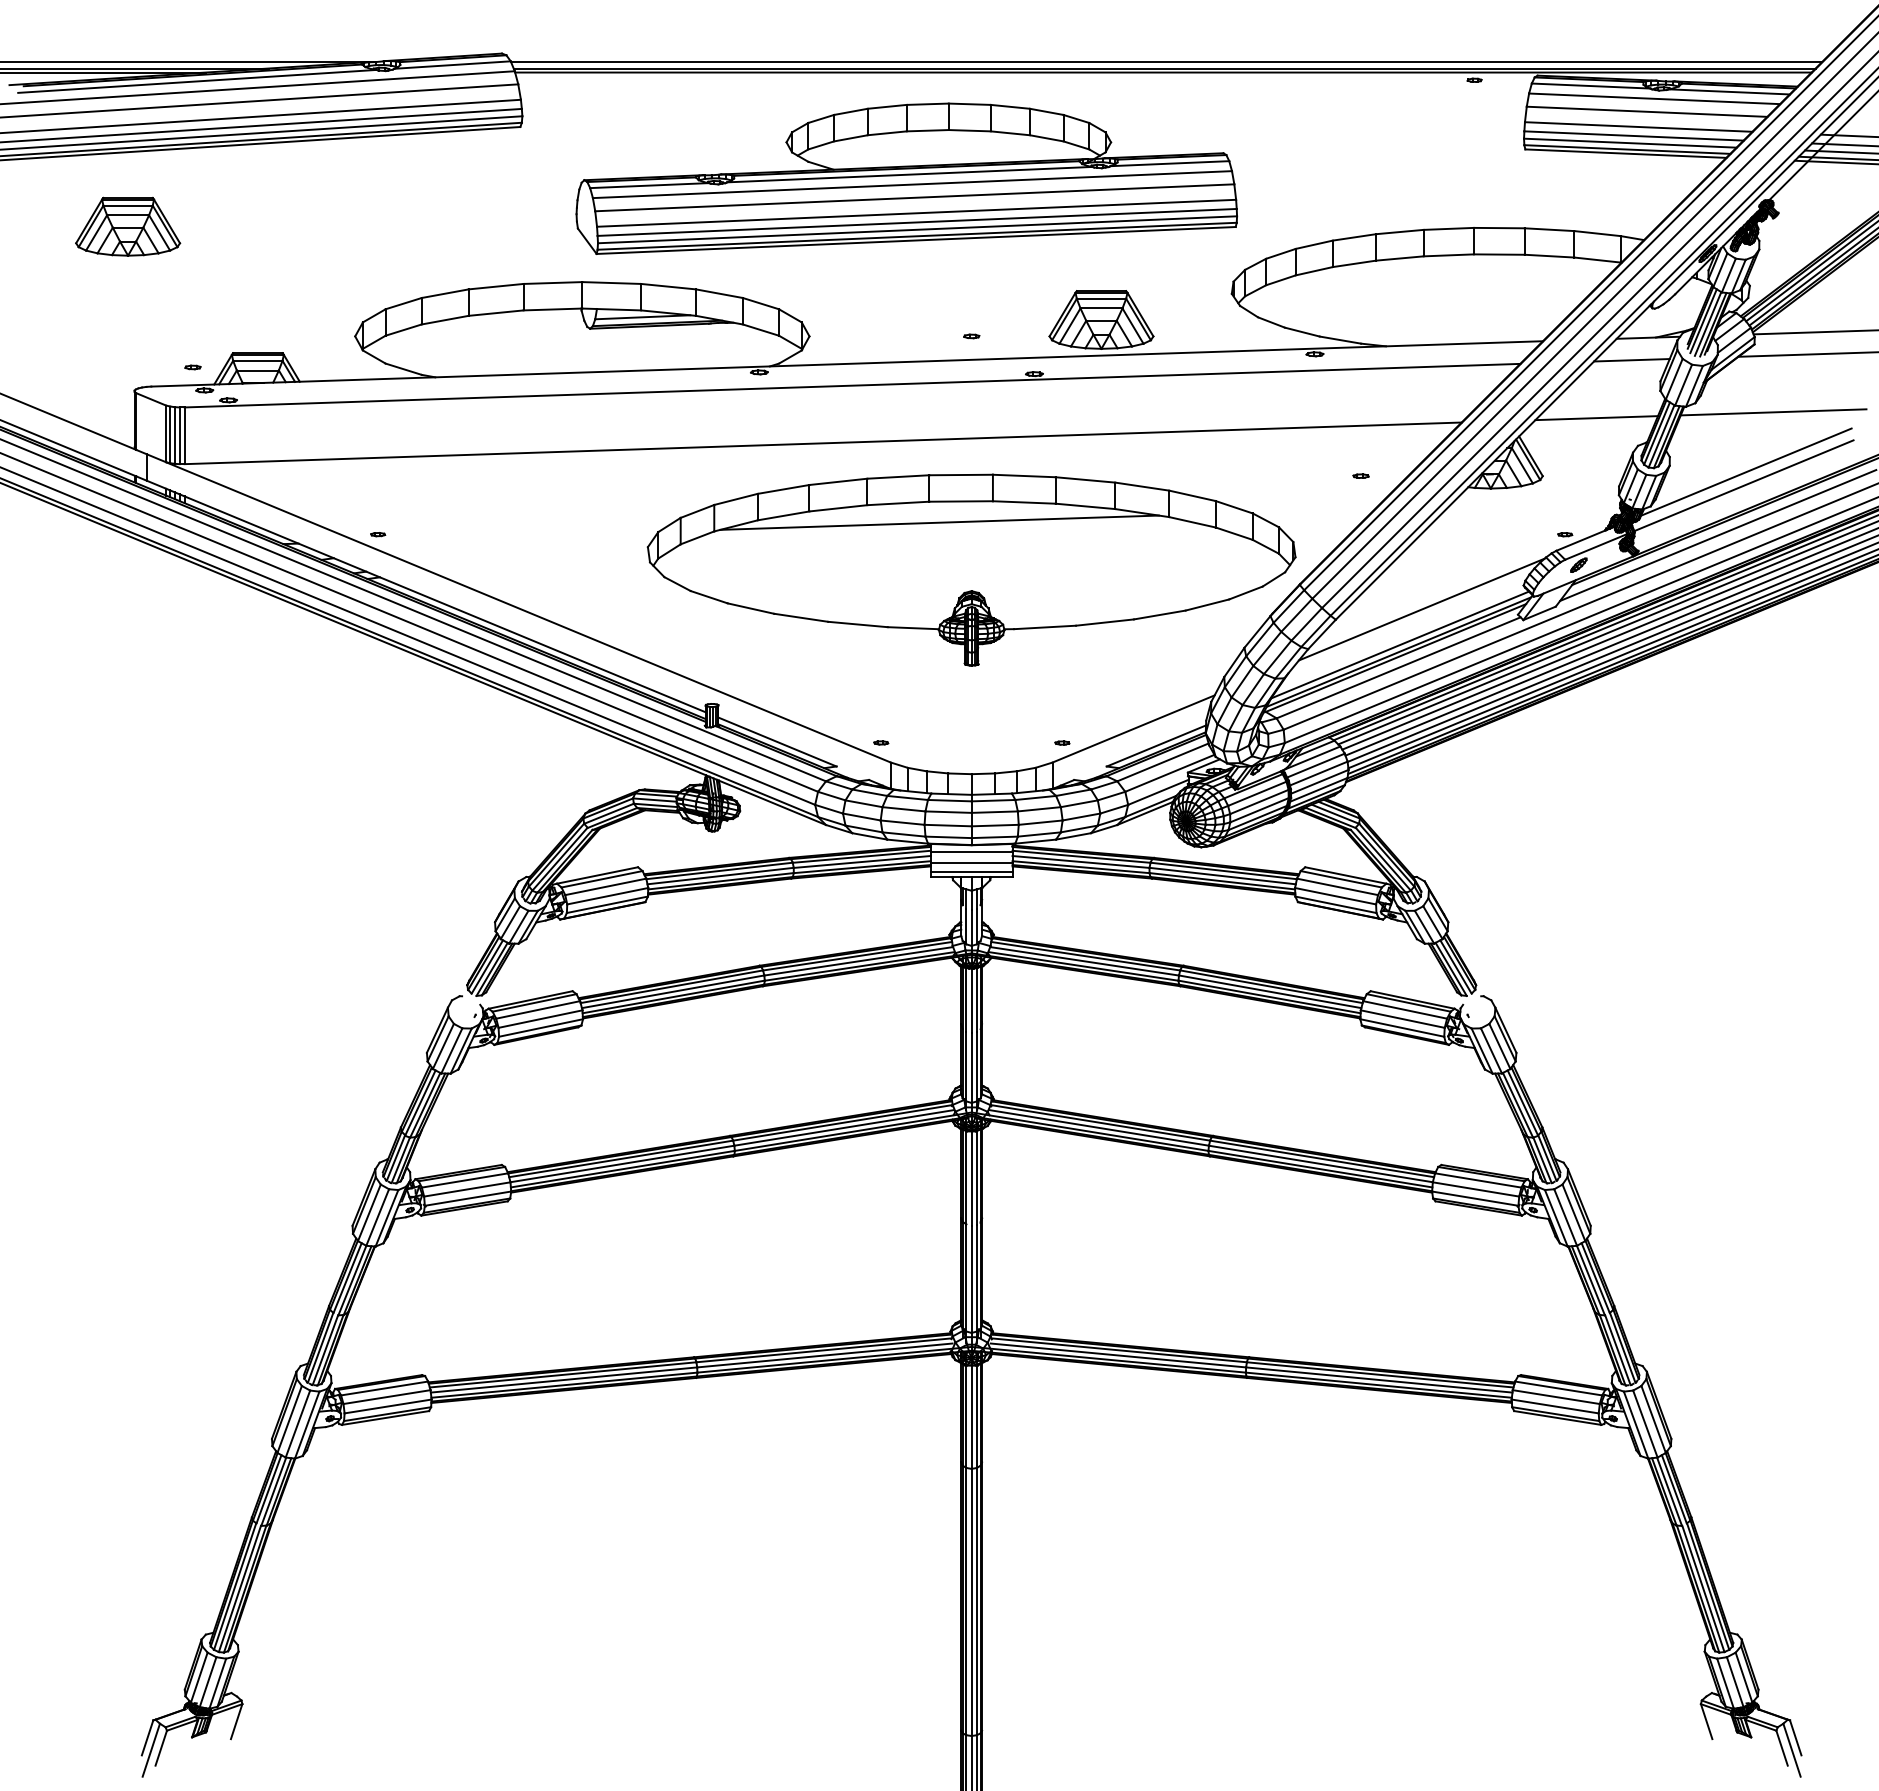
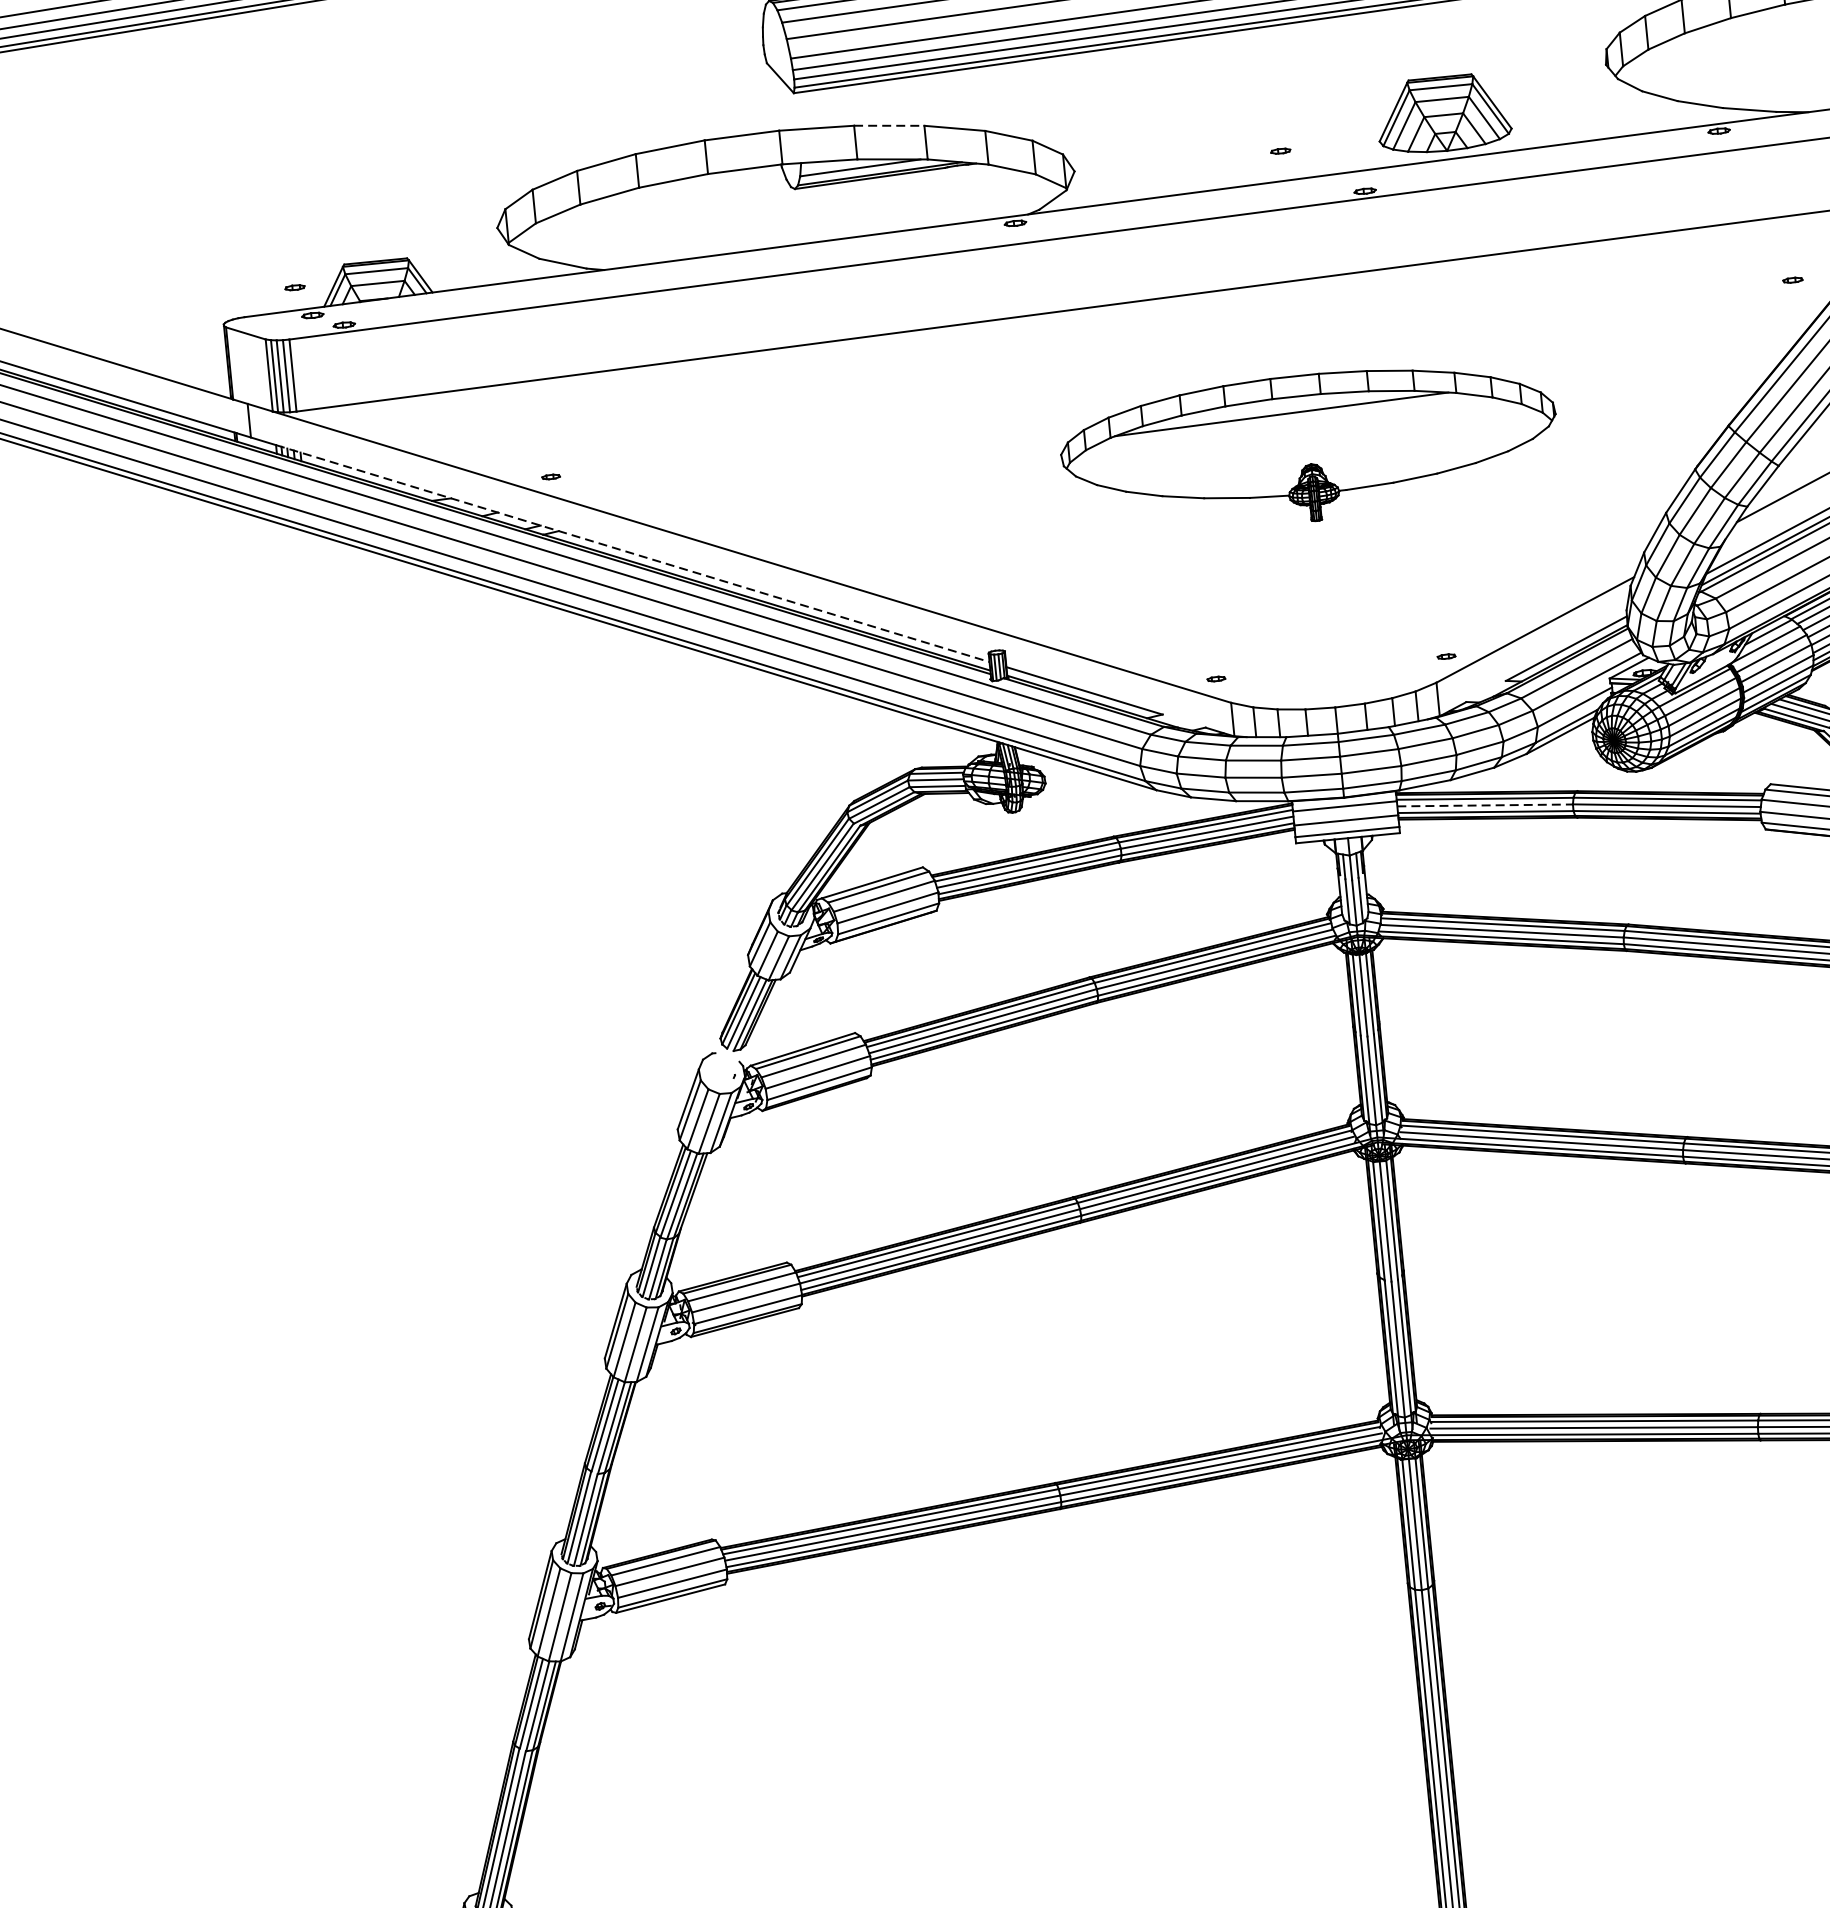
part: (128, 226) -> (195, 116), removed
line: (668, 286) -> (889, 125), solid -> dashed
part: (971, 569) -> (1309, 447), size x0.6
line: (436, 600) -> (633, 553), solid -> dashed
line: (1081, 861) -> (1485, 804), solid -> dashed

